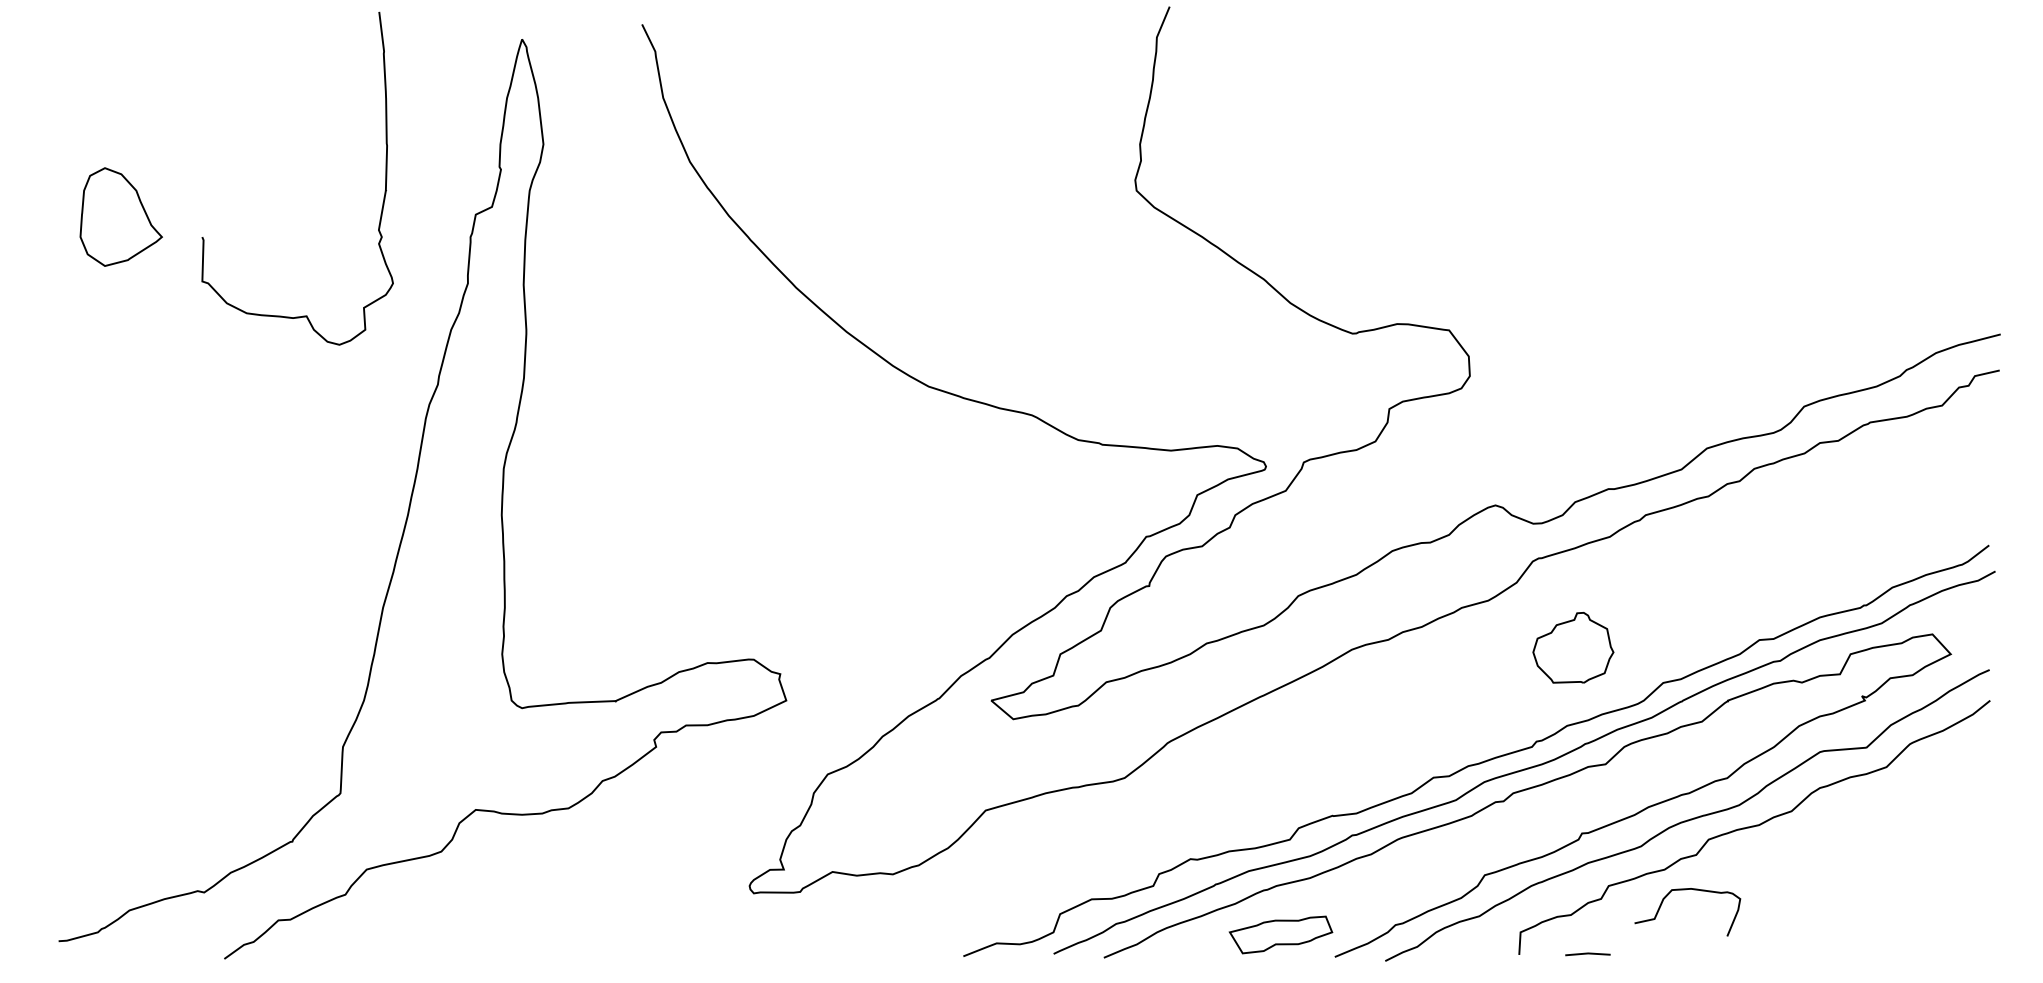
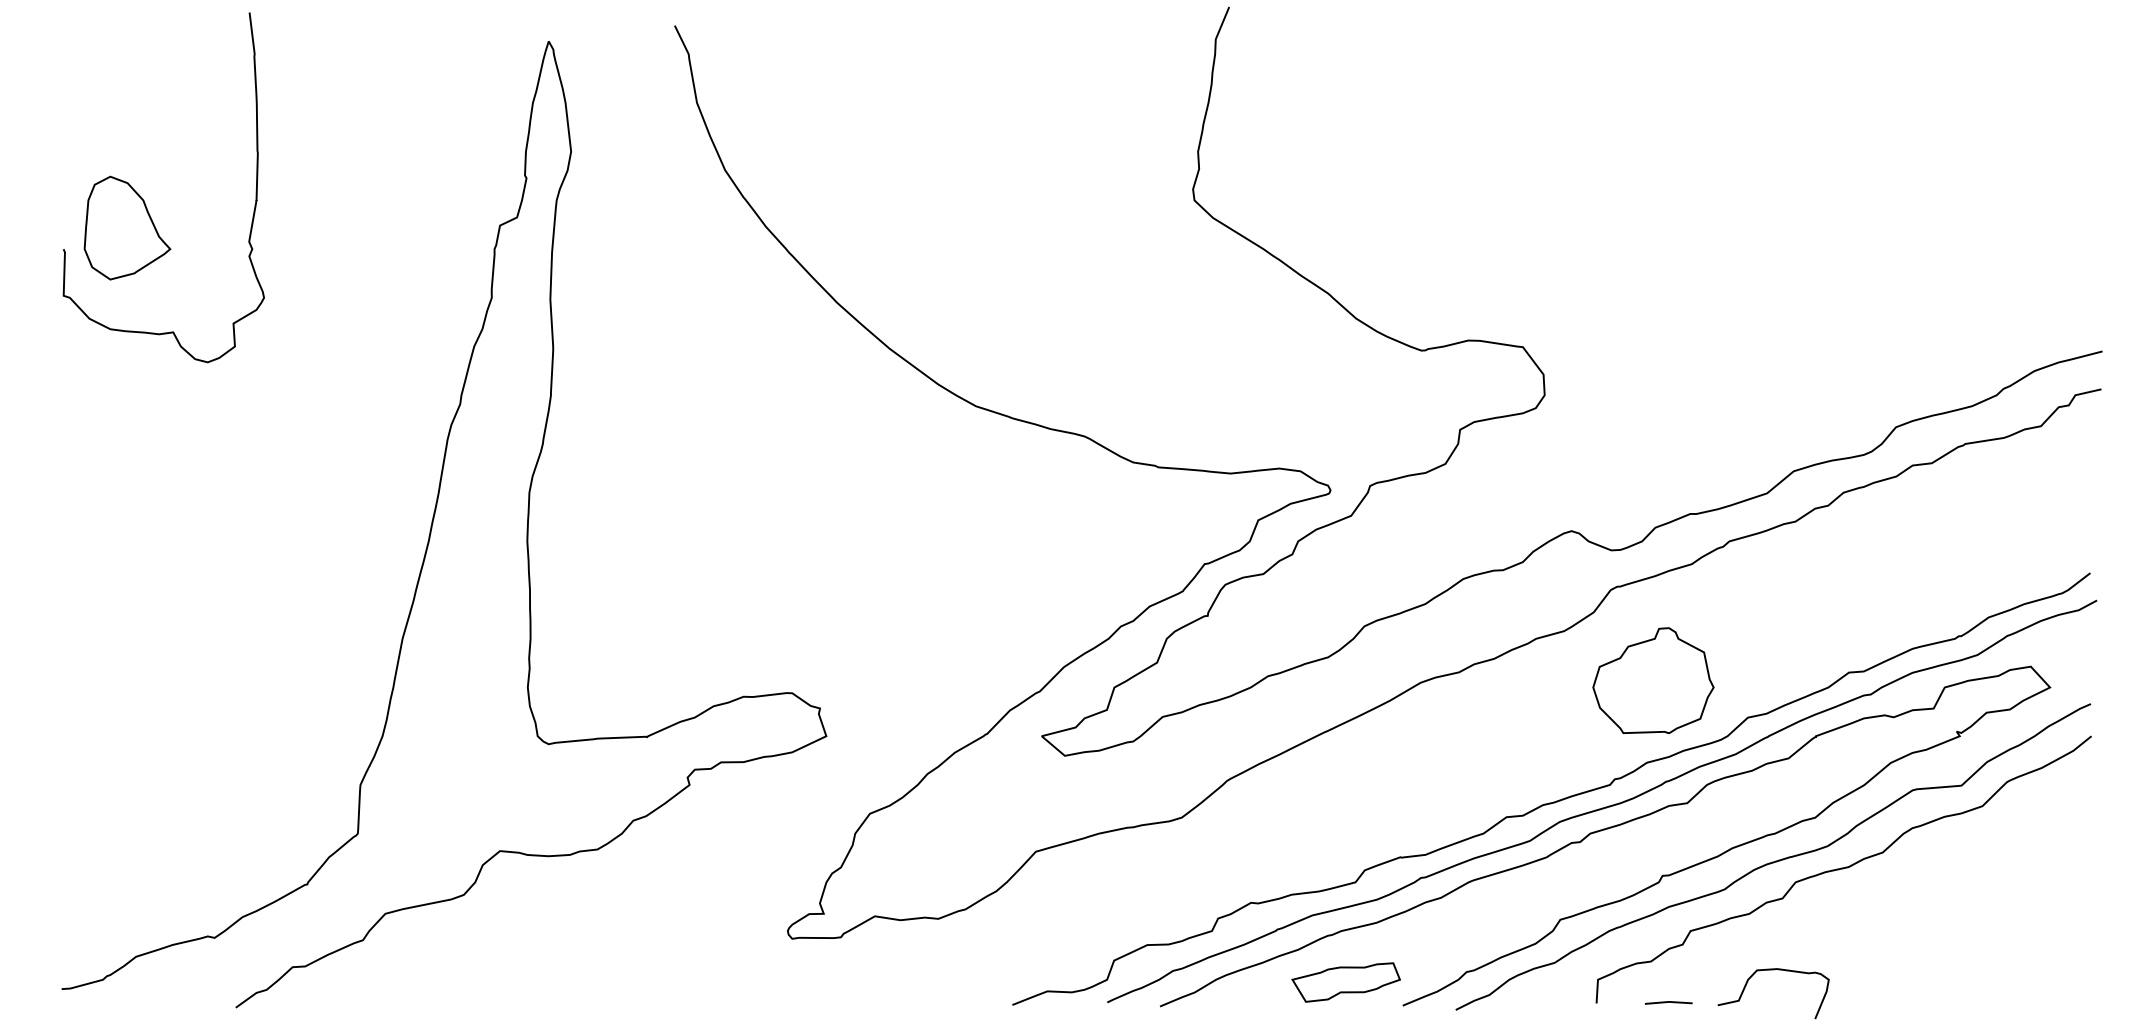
curve: (384, 181) -> (255, 190), moved
part: (1573, 647) -> (1653, 680), size x1.43
curve: (1687, 890) -> (1773, 970), moved

